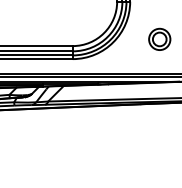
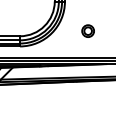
part: (159, 39) -> (87, 31), size x0.71

